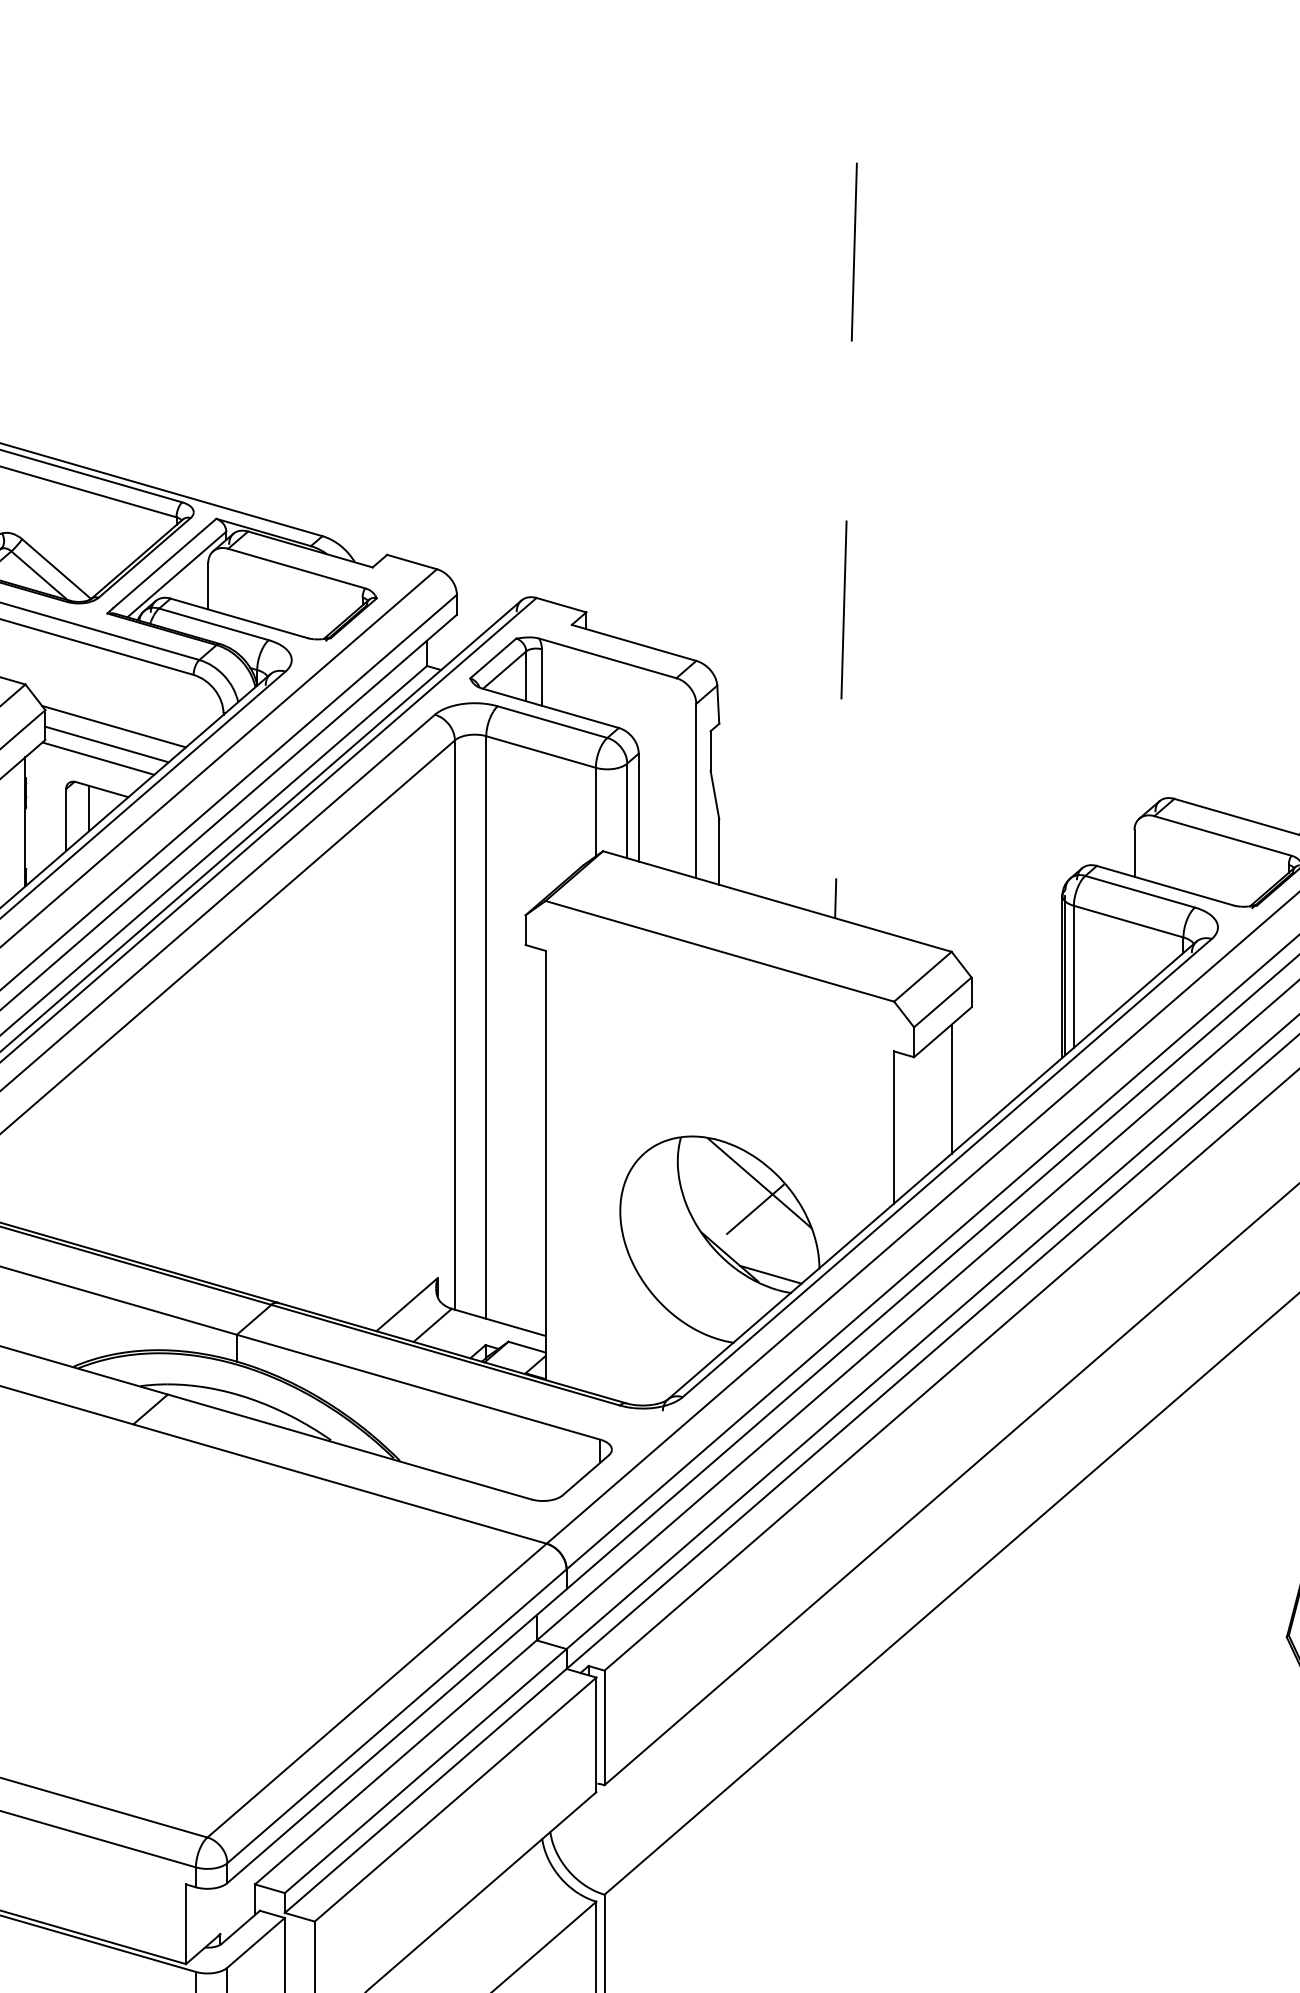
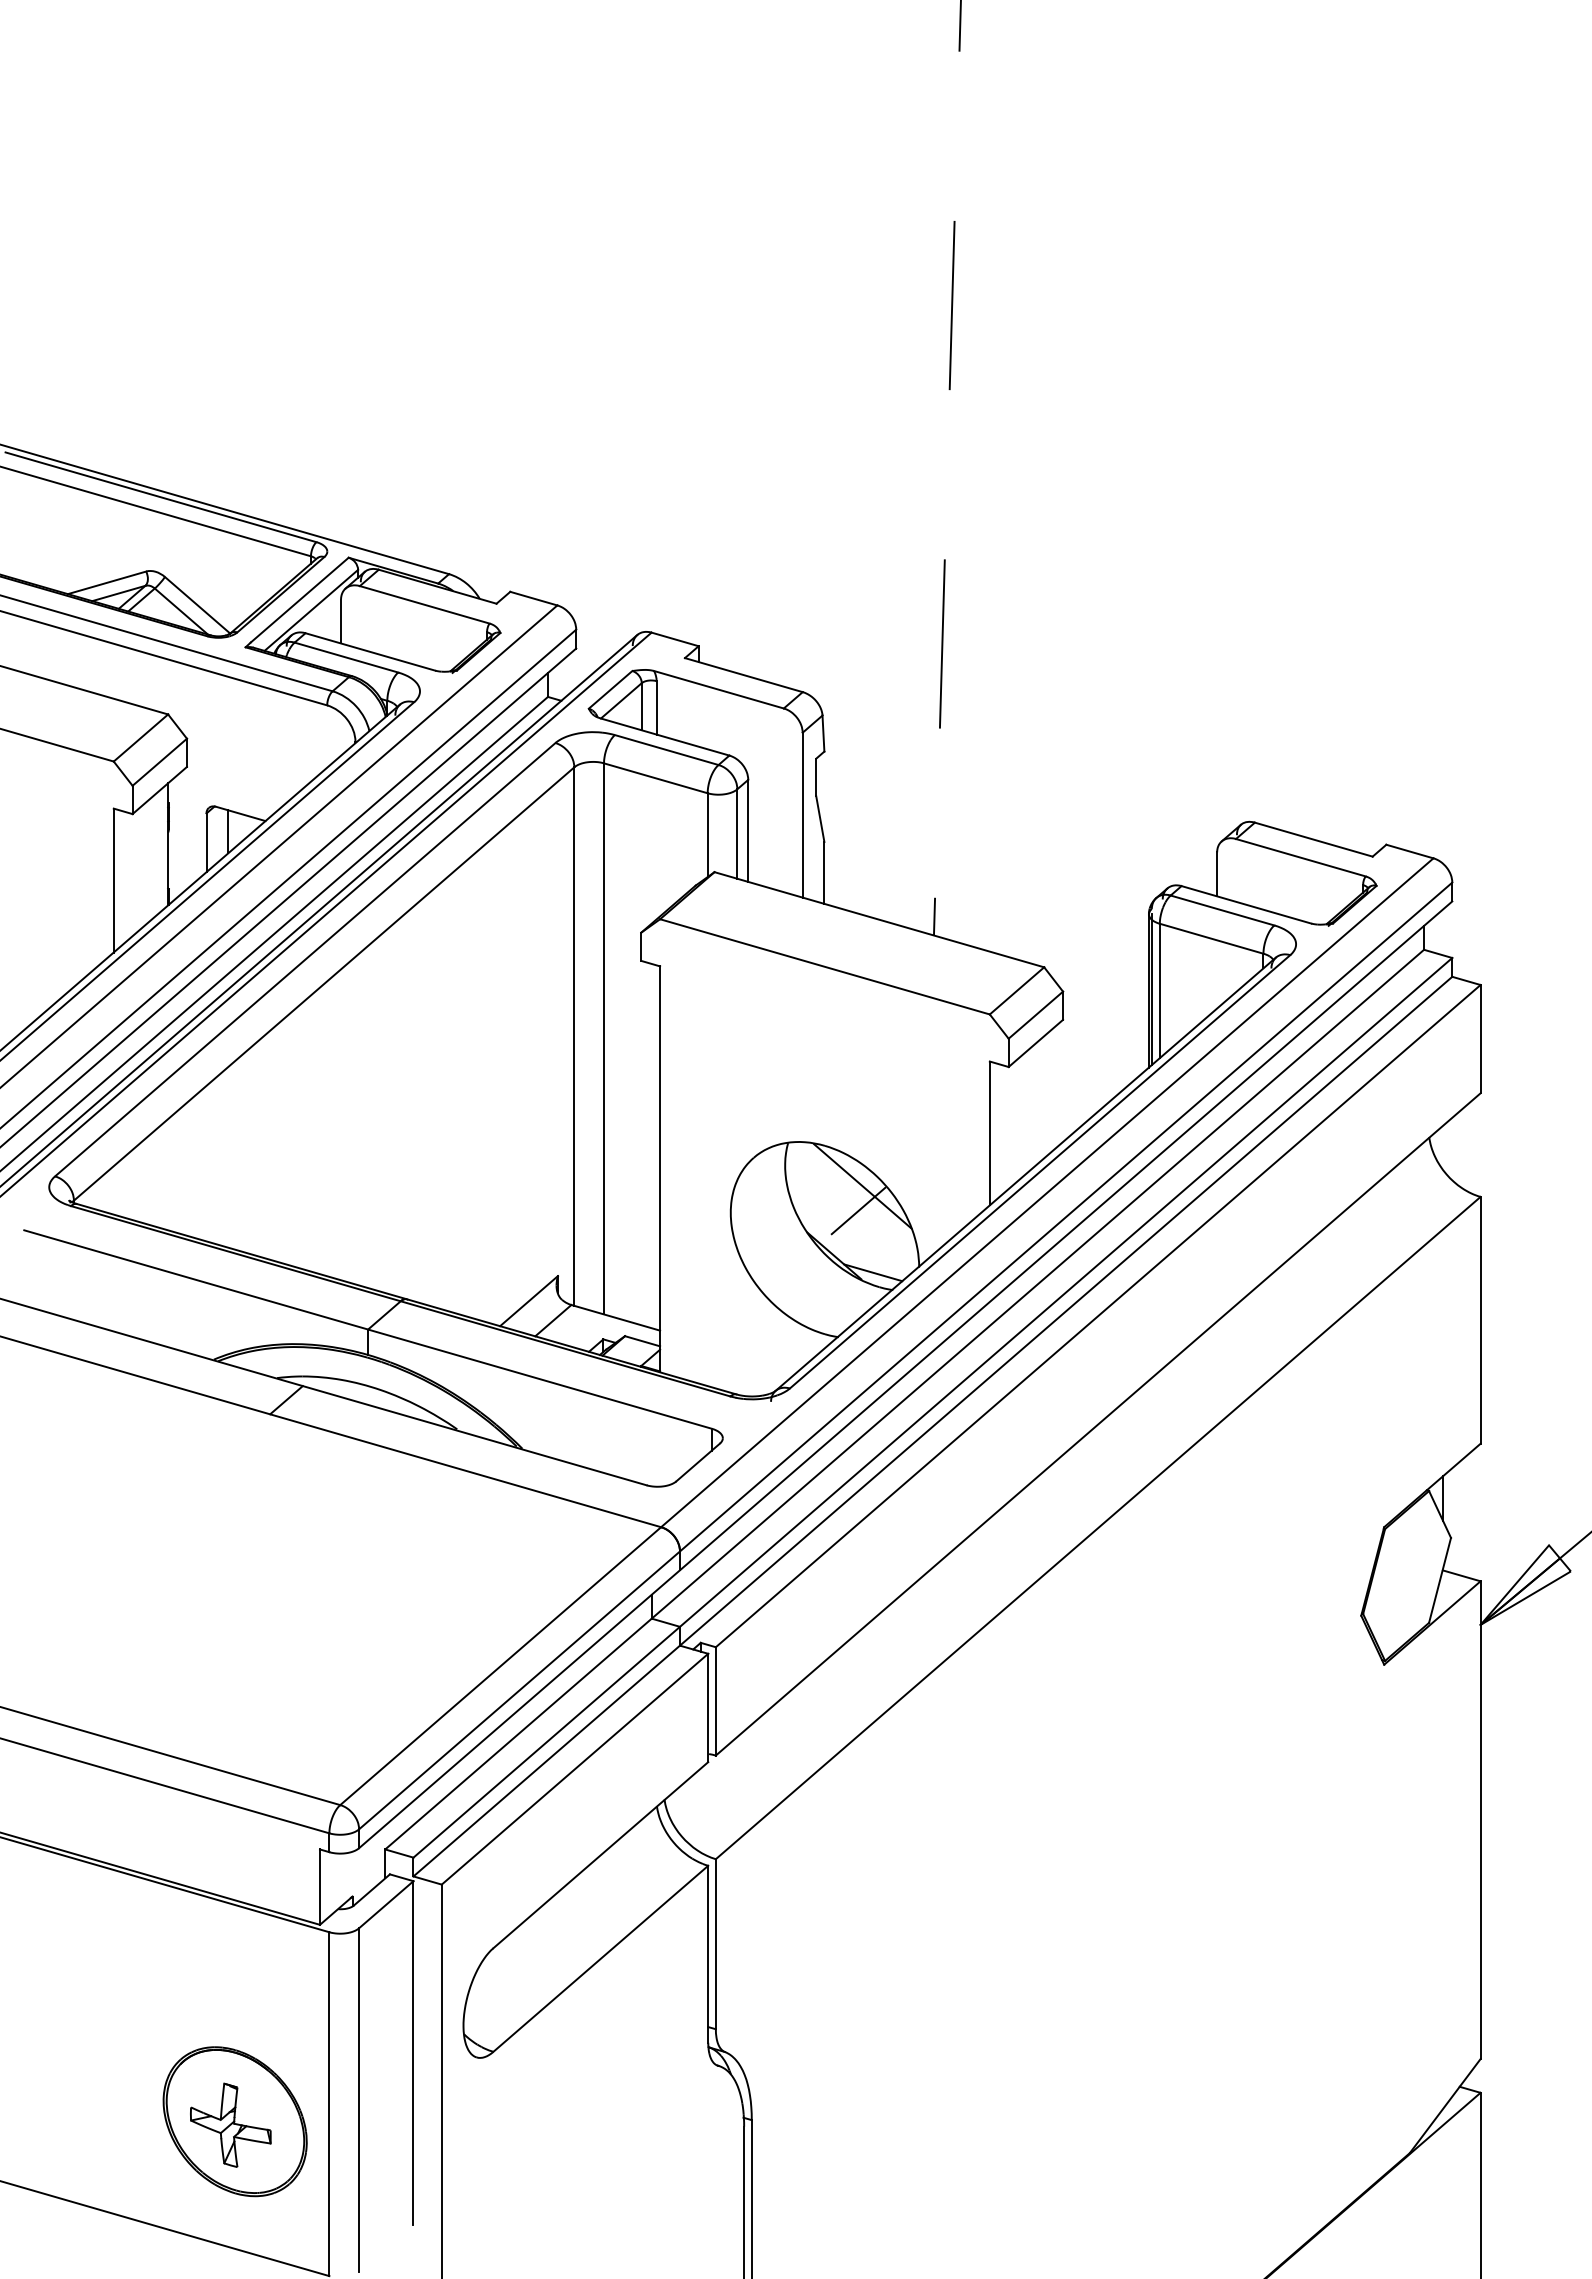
line: (113, 725) -> (251, 753), removed
line: (106, 744) -> (244, 771), removed
line: (97, 758) -> (236, 784), removed
line: (951, 1089) -> (1044, 1097), removed

